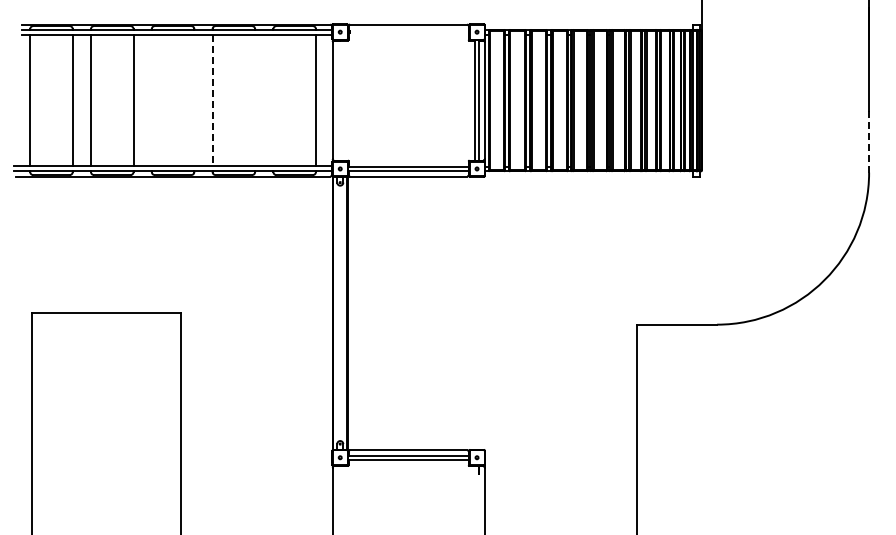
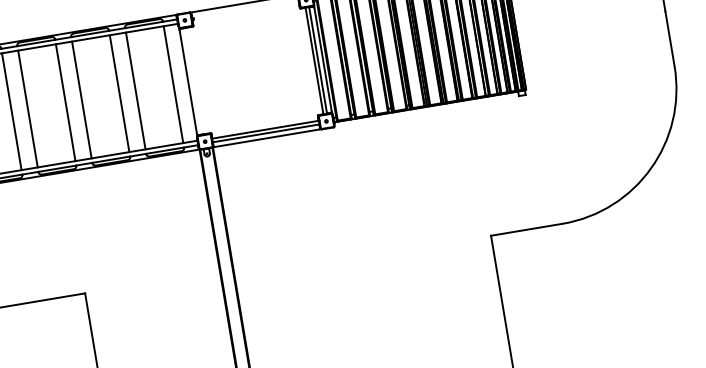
line: (151, 100) -> (27, 109), added
line: (194, 100) -> (65, 102), added
line: (212, 100) -> (81, 99), dashed -> solid
line: (255, 100) -> (119, 93), added
line: (273, 100) -> (135, 90), added
line: (869, 142) -> (670, 39), dashed -> solid

